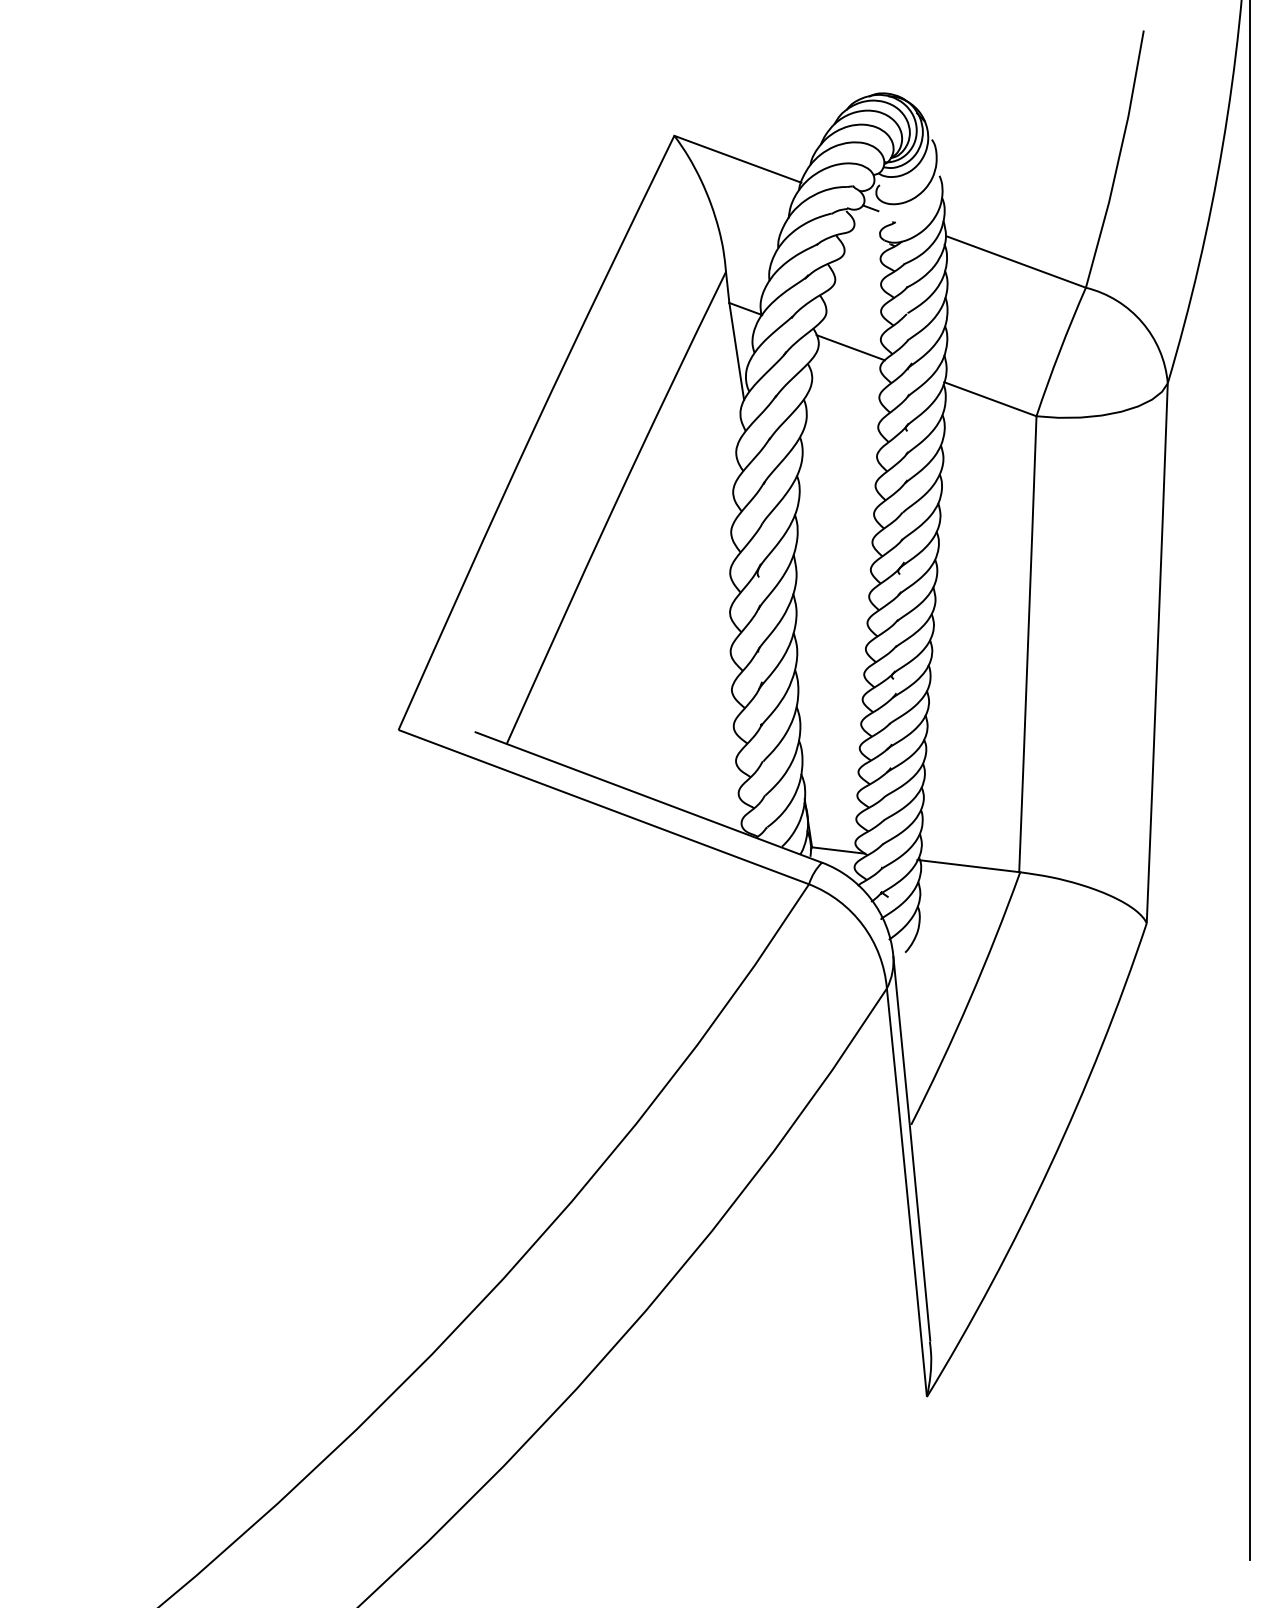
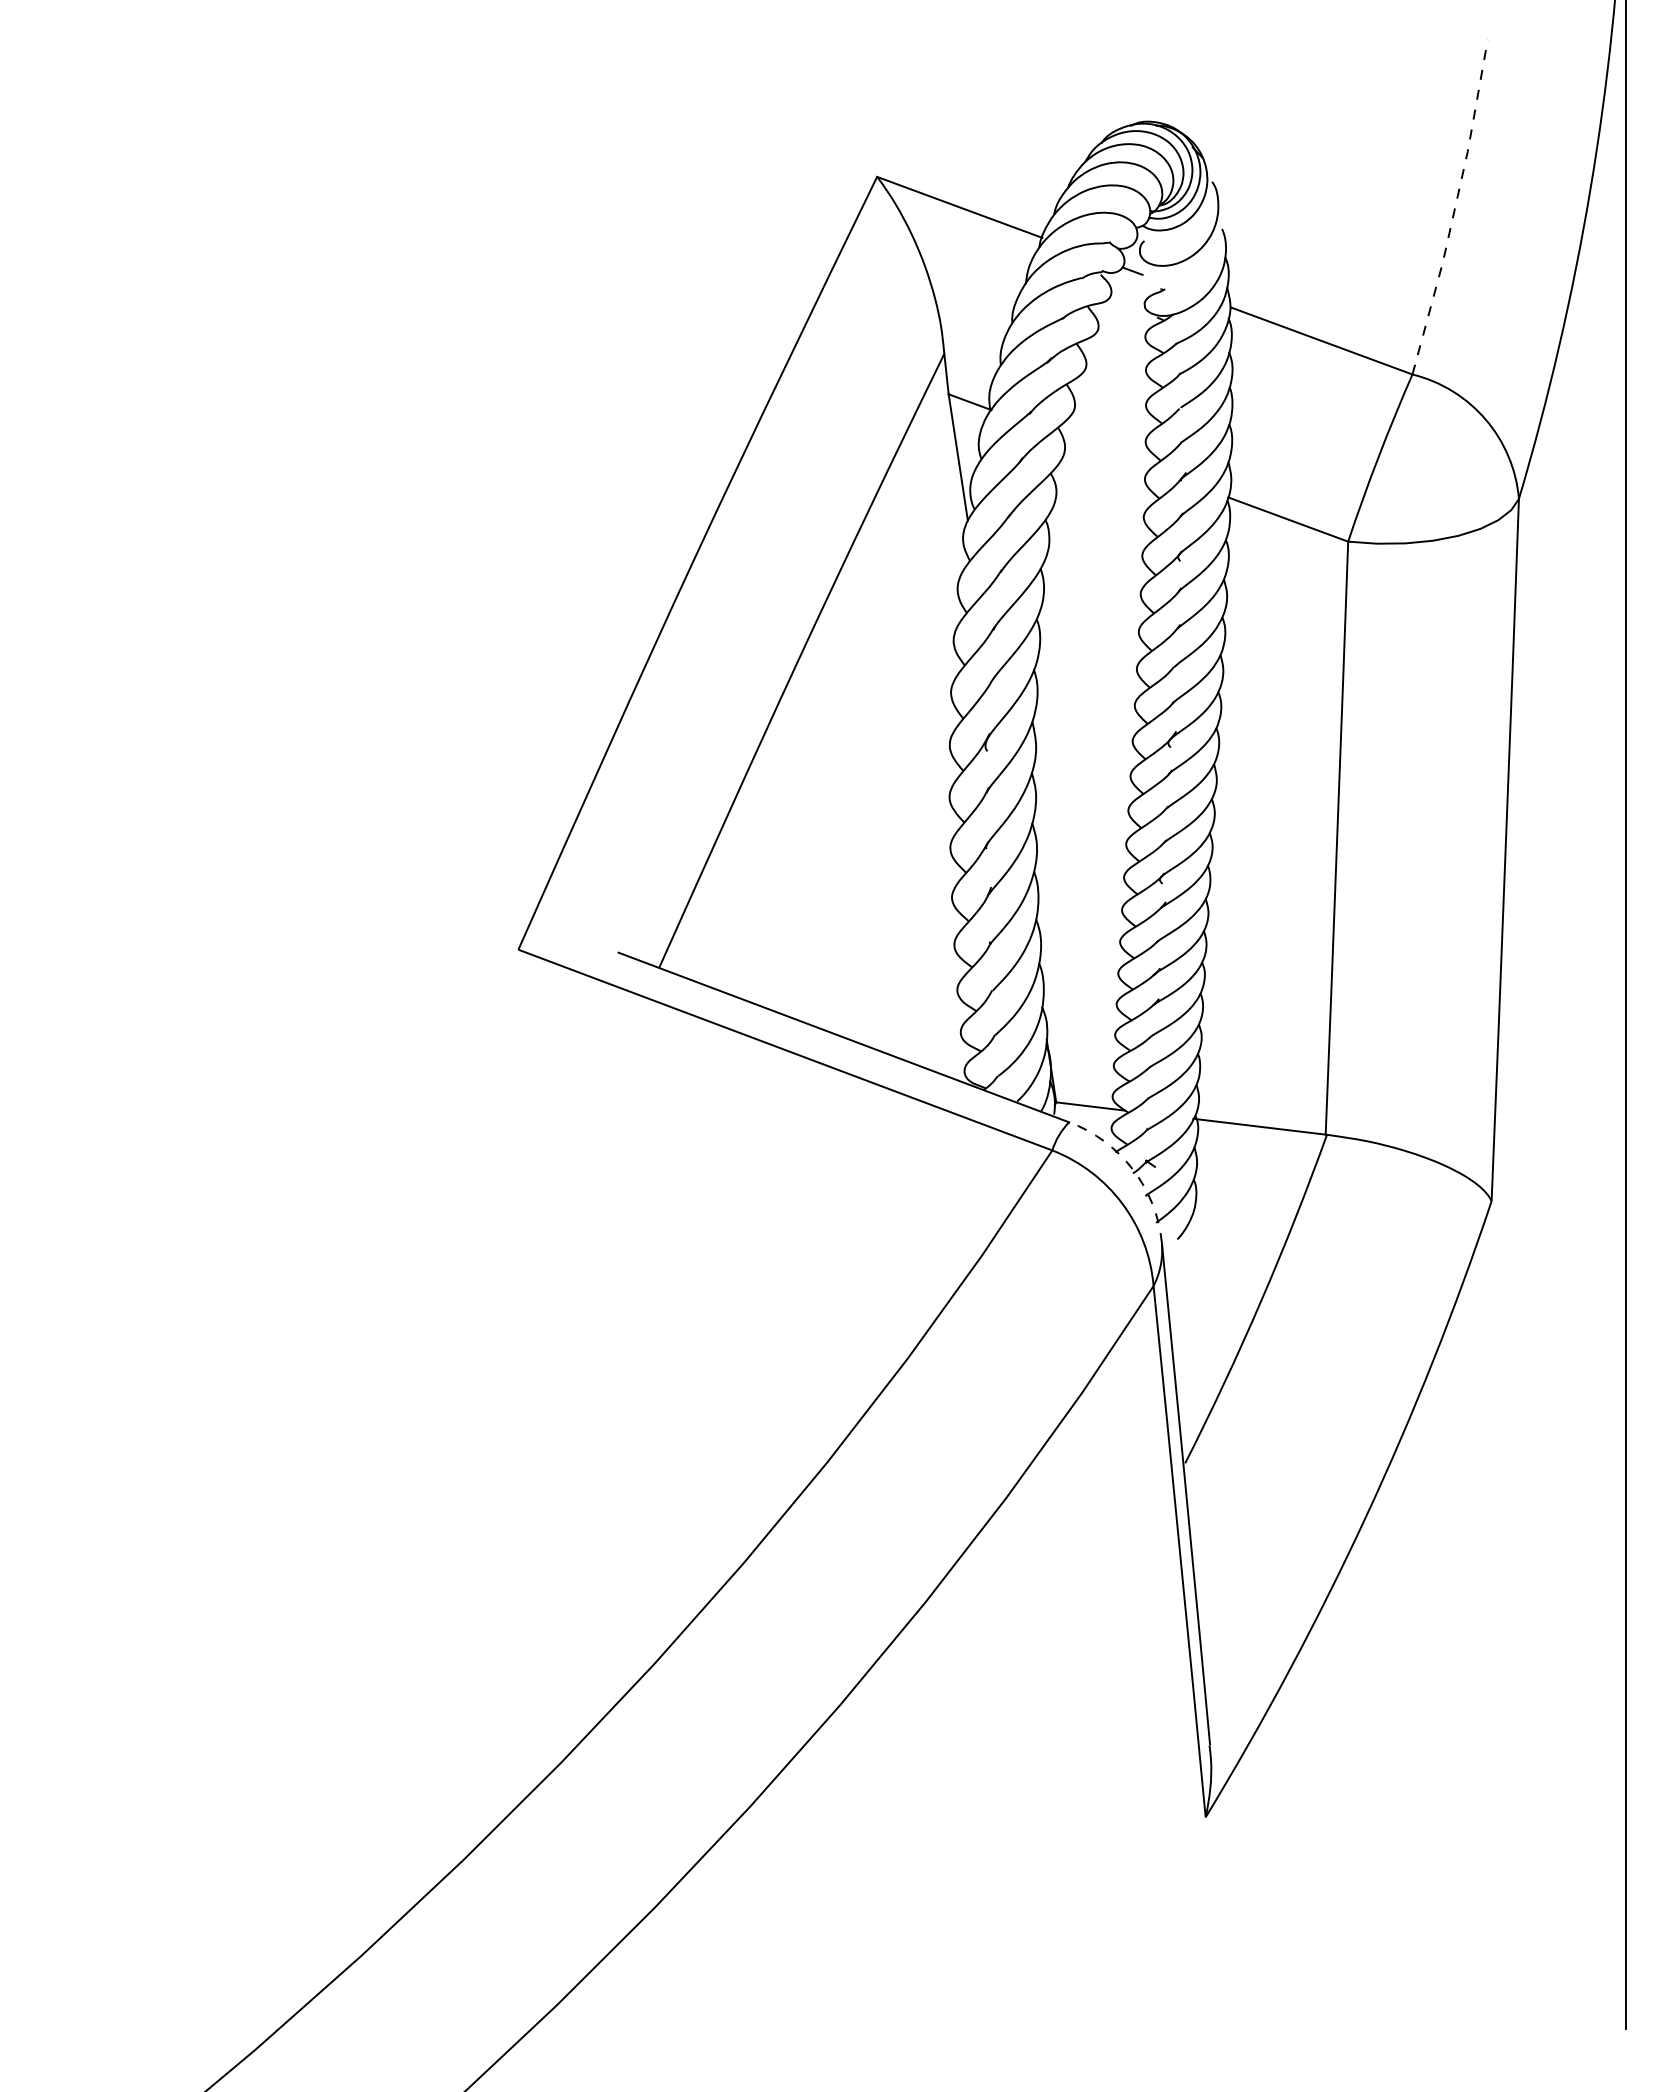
line: (1119, 160) -> (1455, 208), solid -> dashed
line: (850, 347) -> (1106, 452), removed
arc: (870, 898) -> (1132, 1169), solid -> dashed

